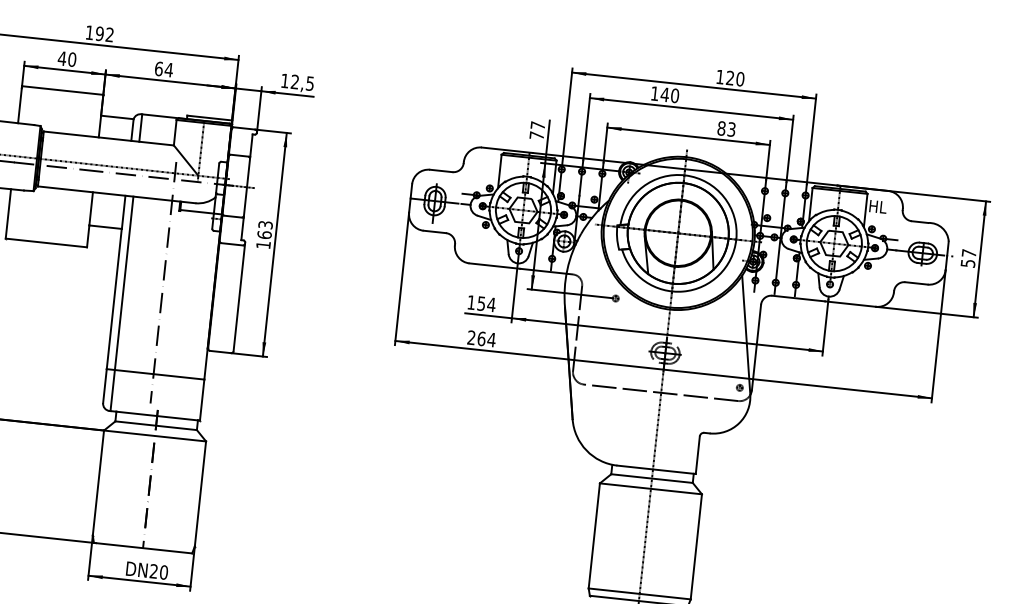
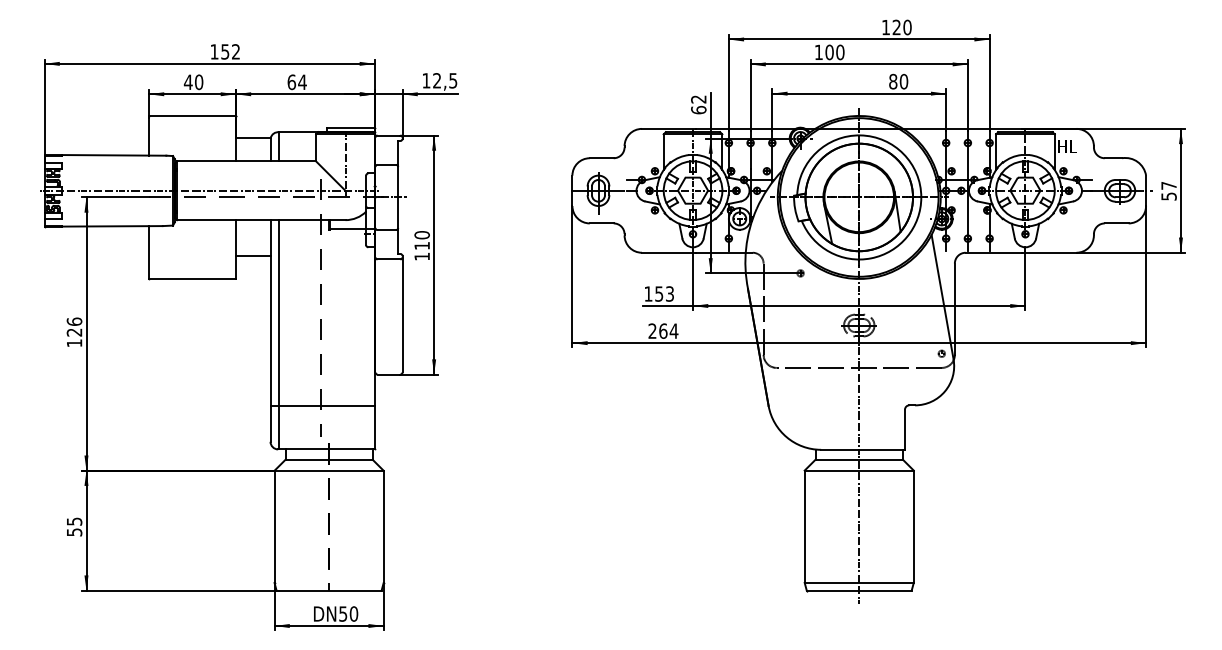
text: (100, 33) -> (225, 51), 192 -> 152
text: (664, 94) -> (829, 52), 140 -> 100
text: (731, 129) -> (903, 81), 83 -> 80
text: (537, 130) -> (698, 104), 77 -> 62
text: (264, 229) -> (421, 240), 163 -> 110
text: (491, 304) -> (669, 293), 154 -> 153
text: (154, 570) -> (343, 613), 20 -> 50

